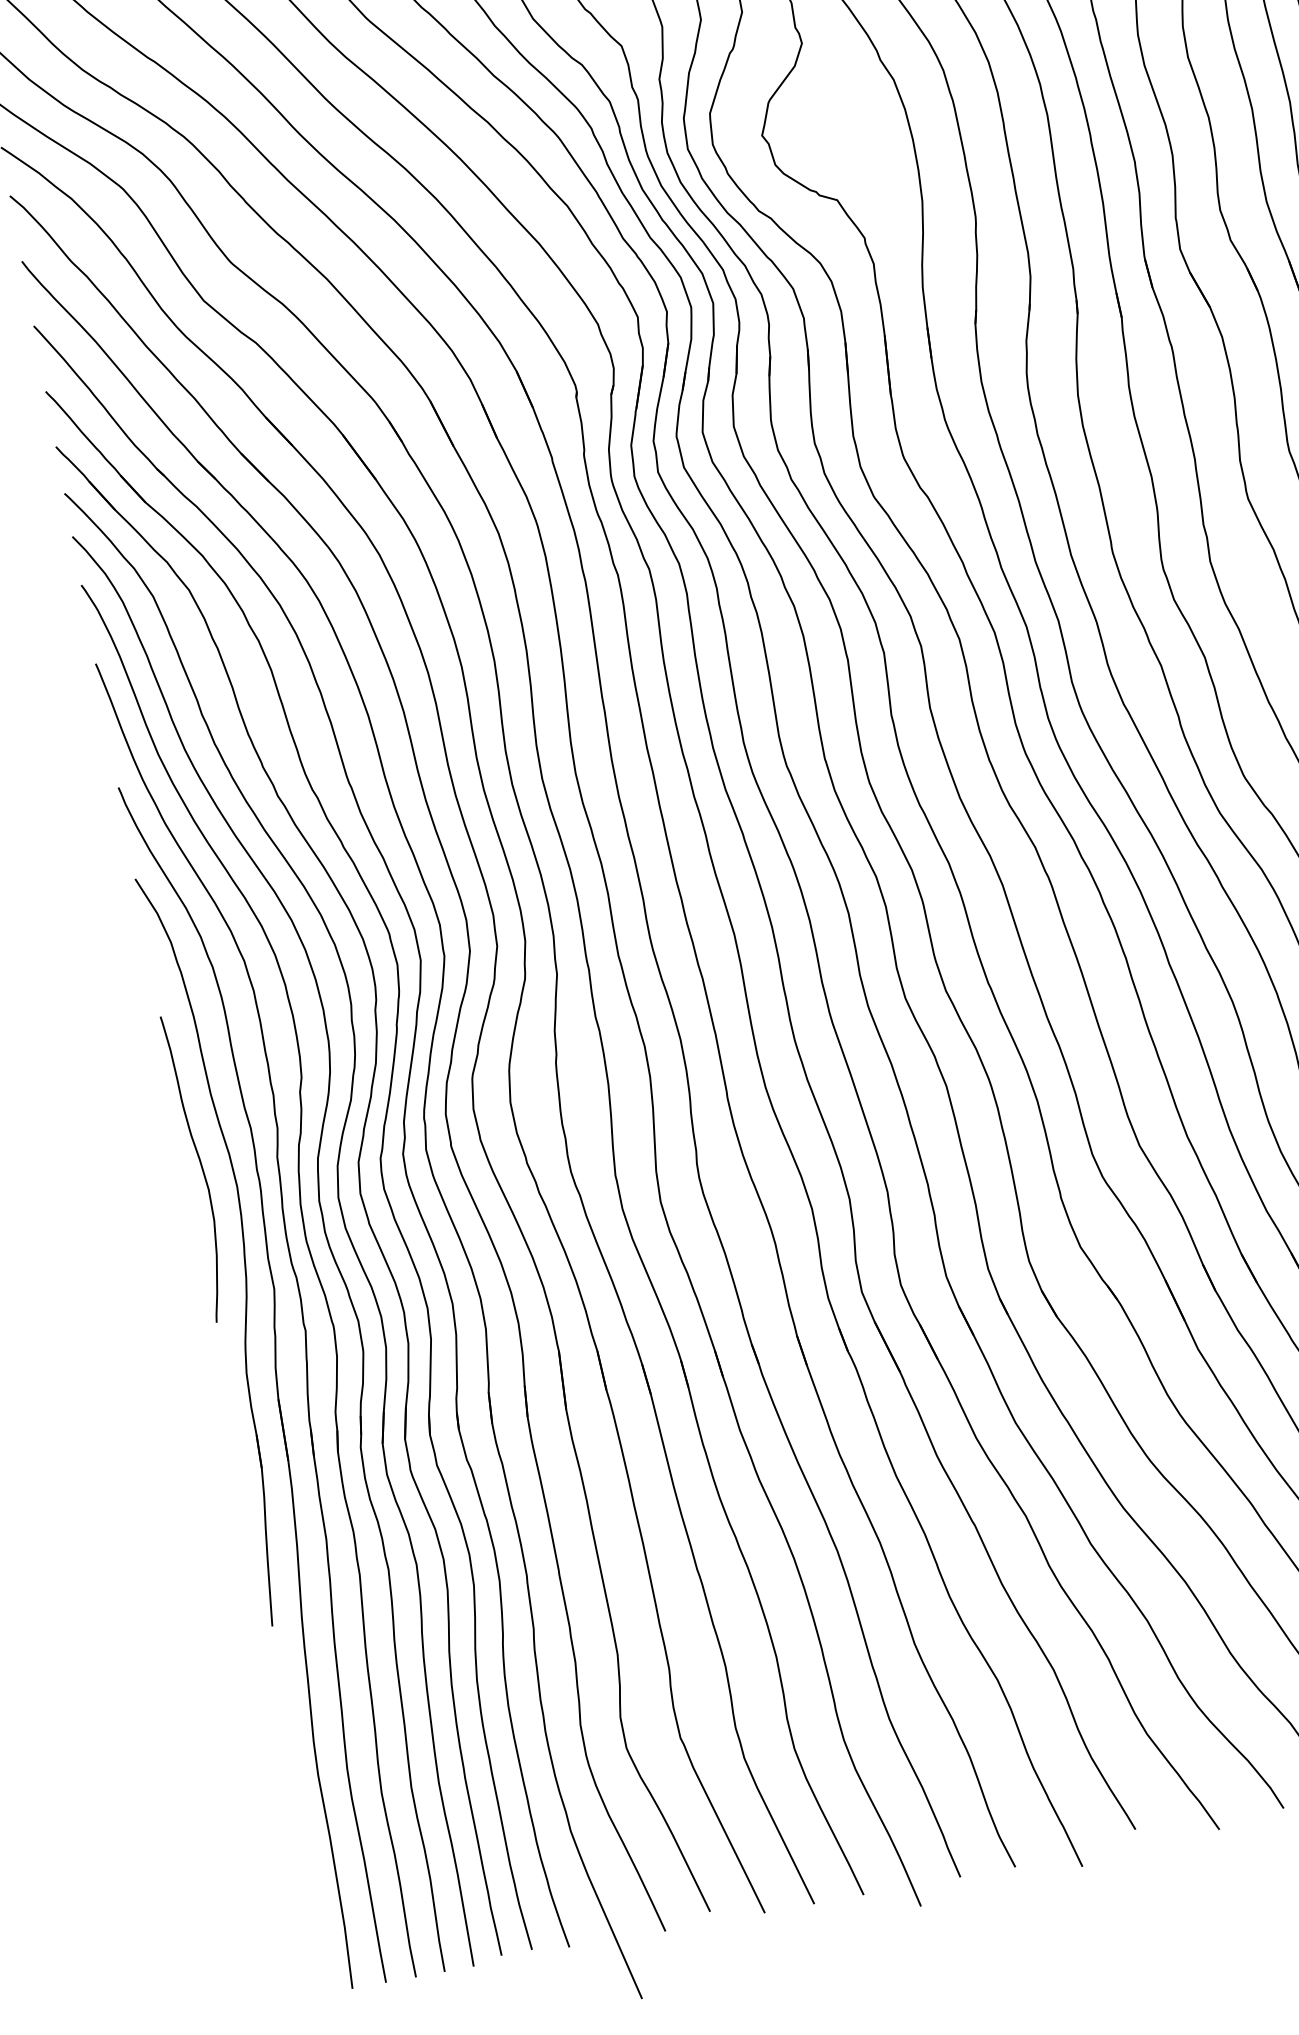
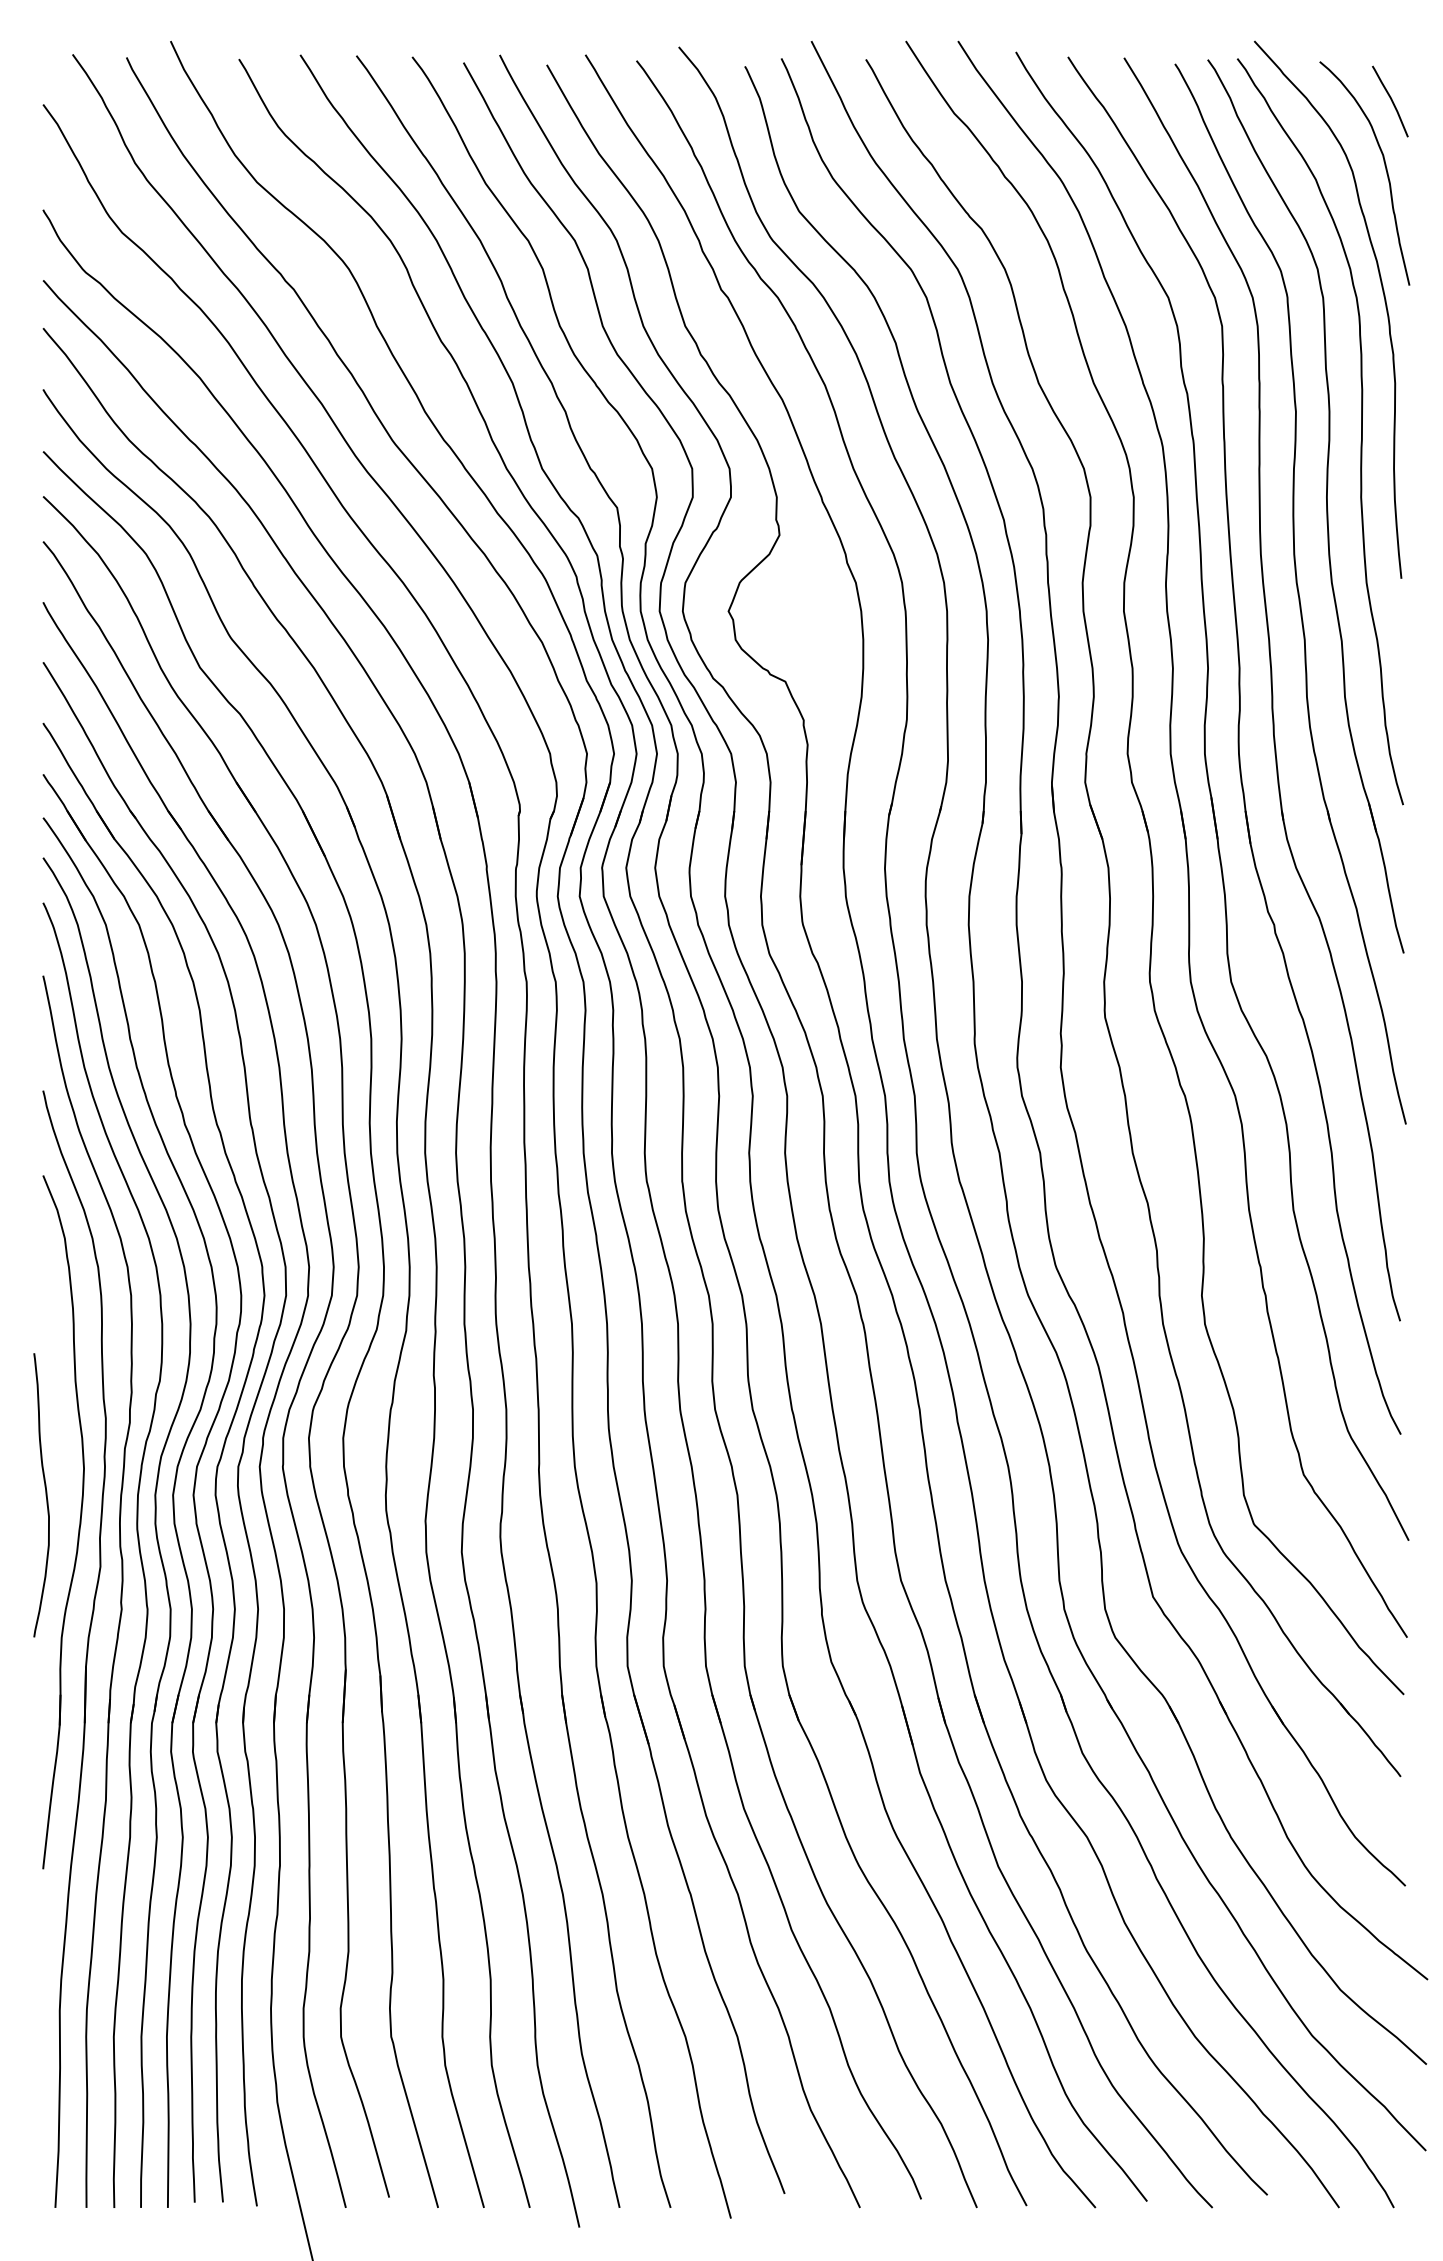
curve: (200, 1167) -> (45, 1495), moved

